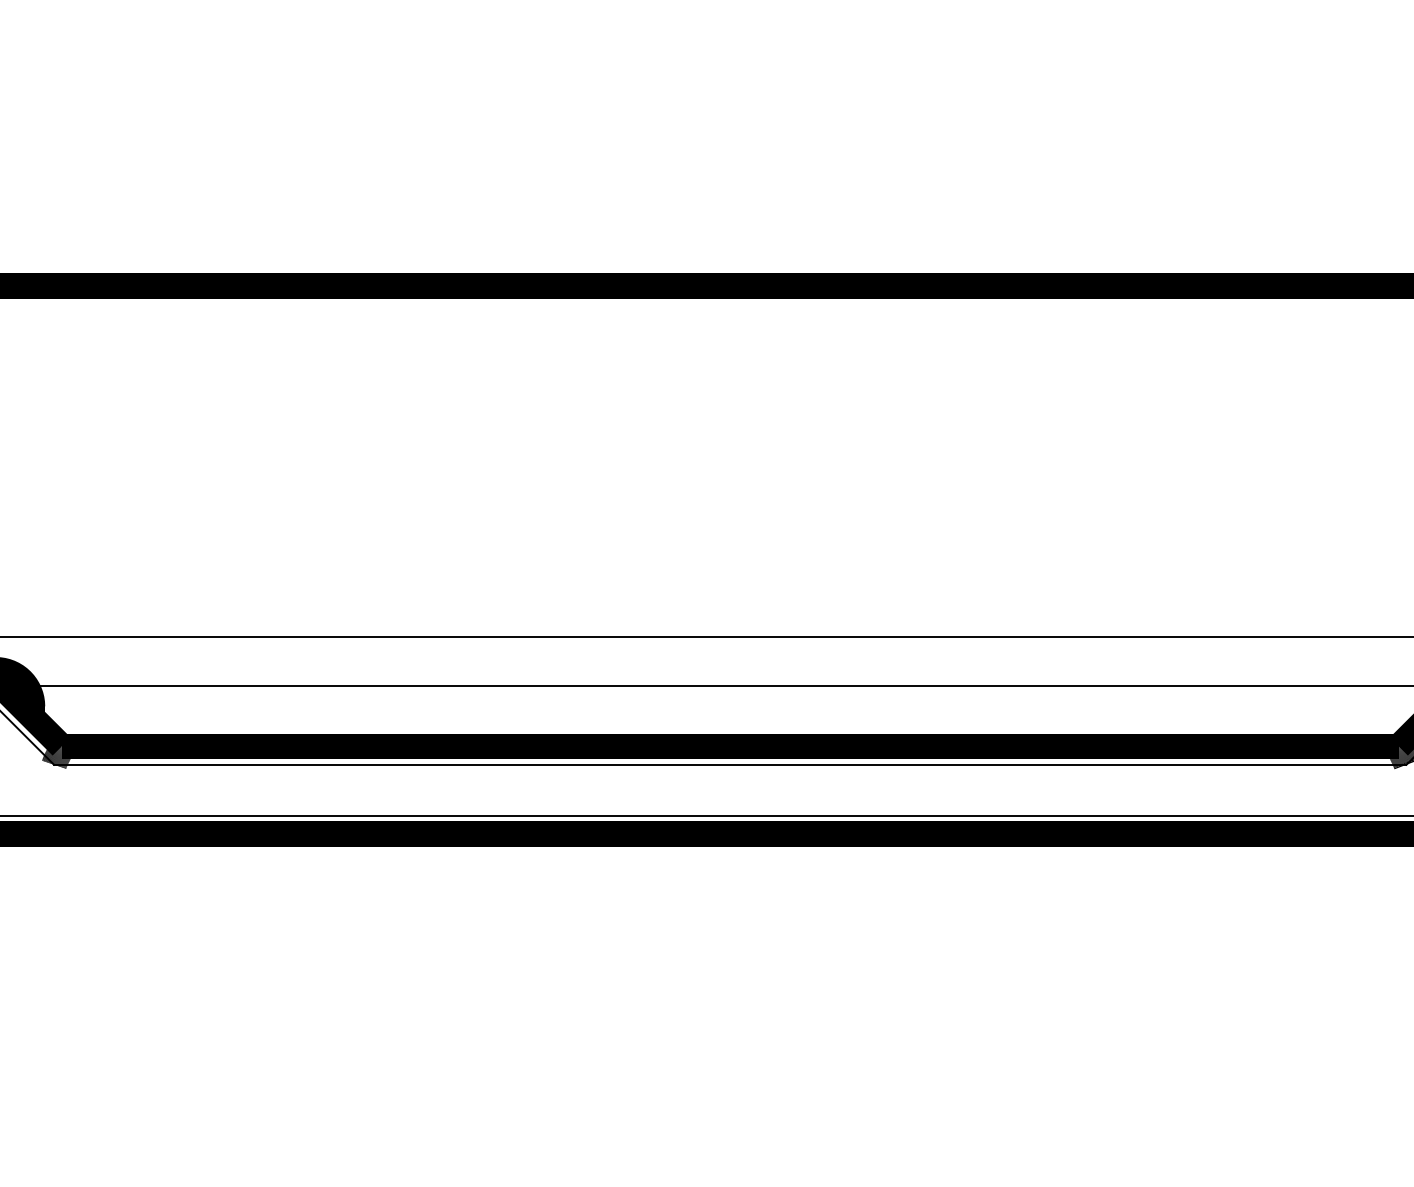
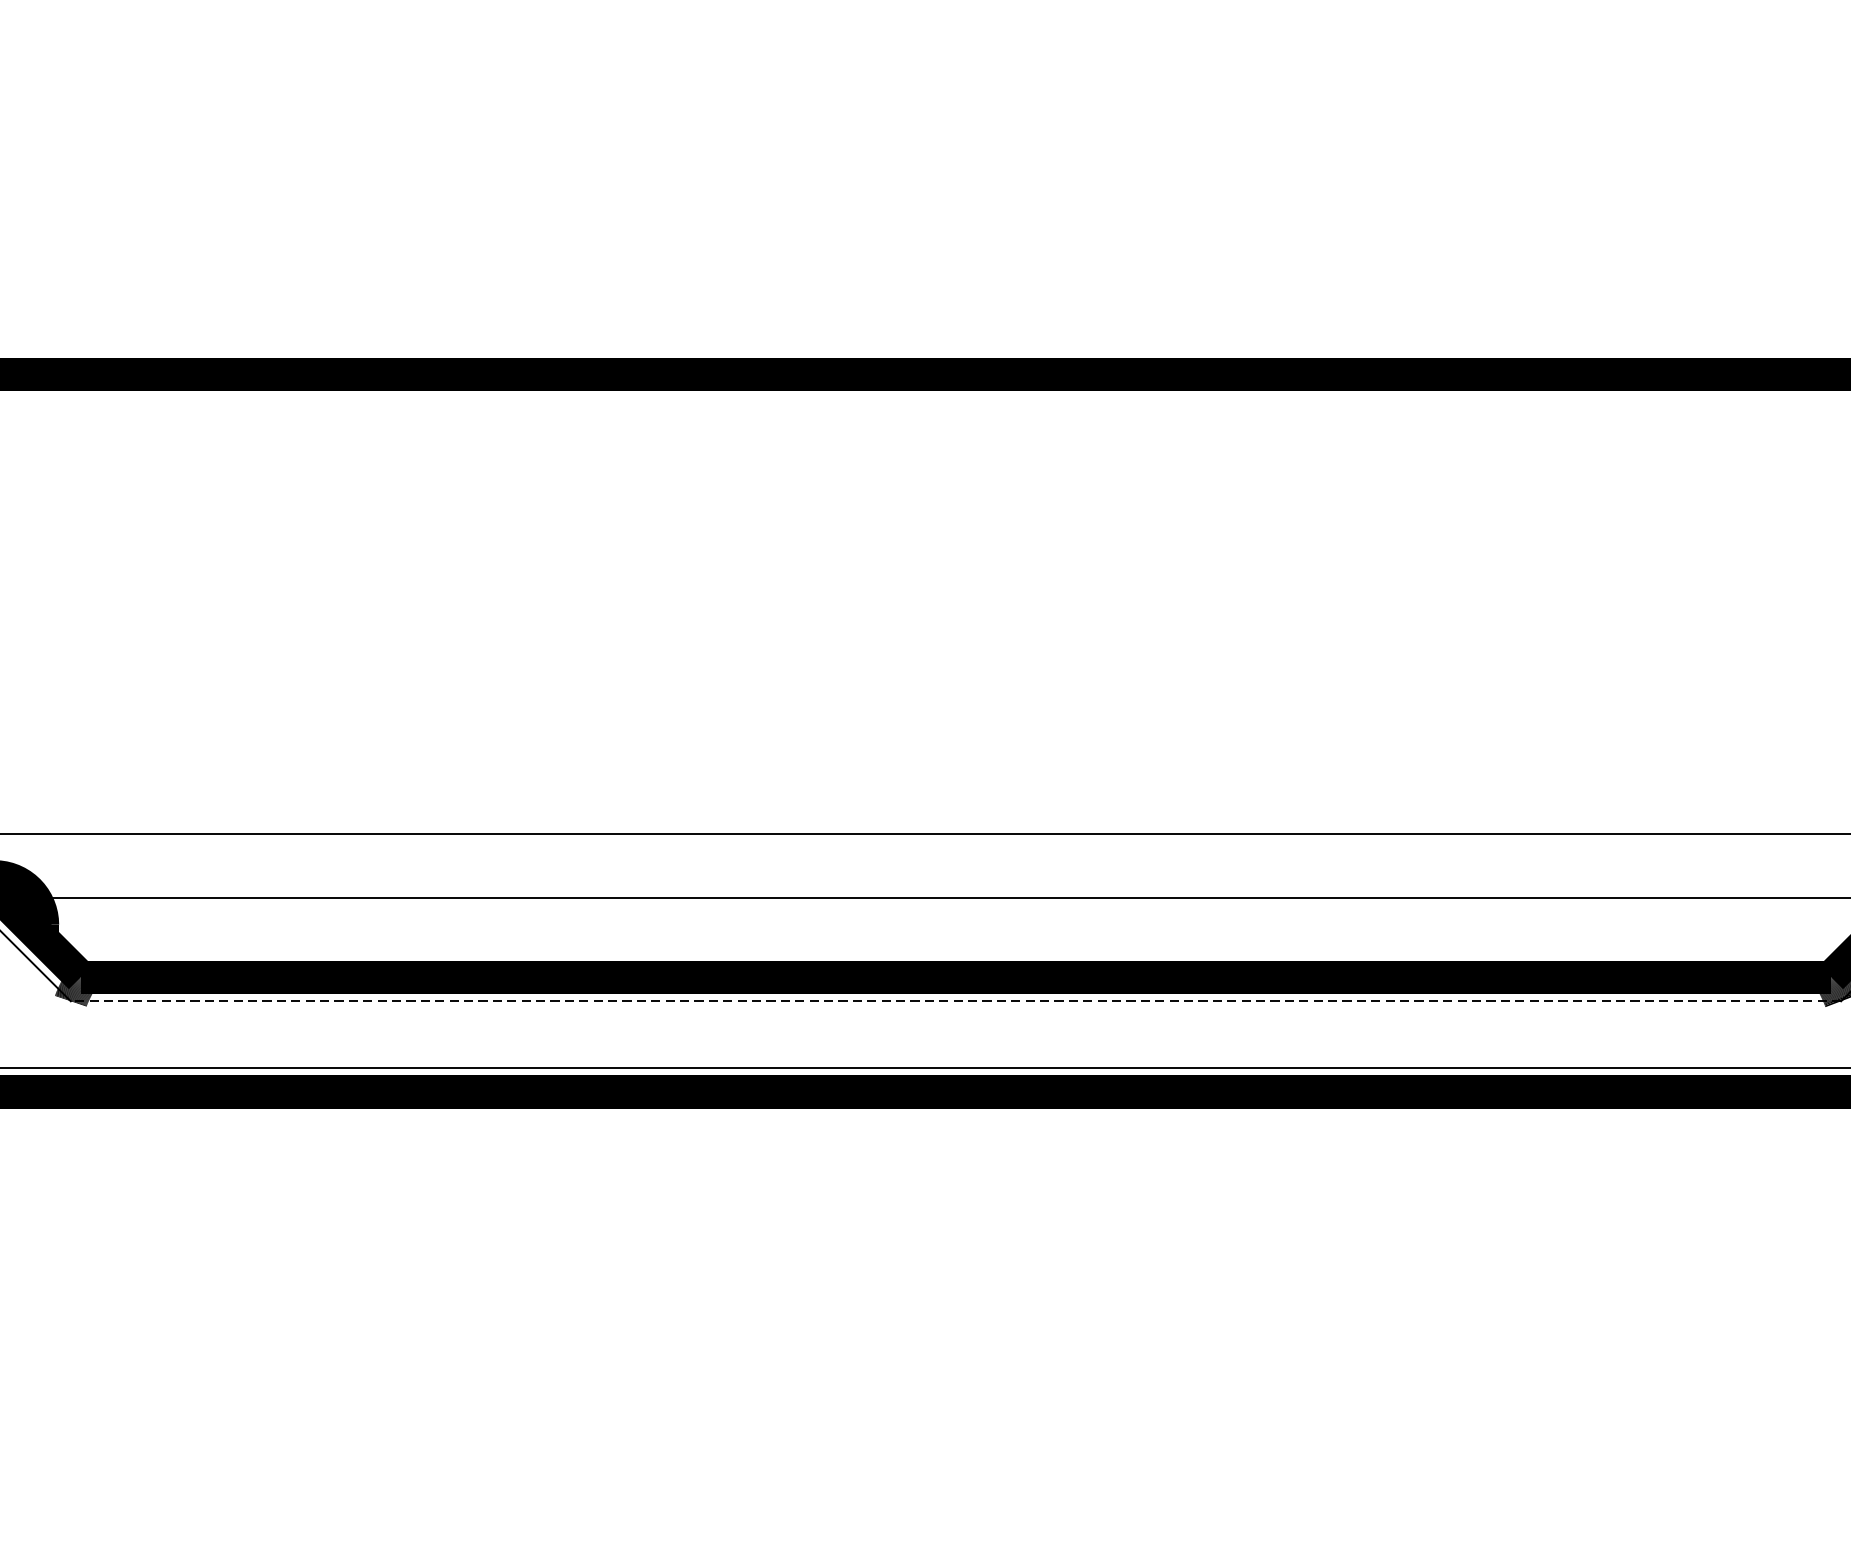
line: (729, 764) -> (954, 1000), solid -> dashed

